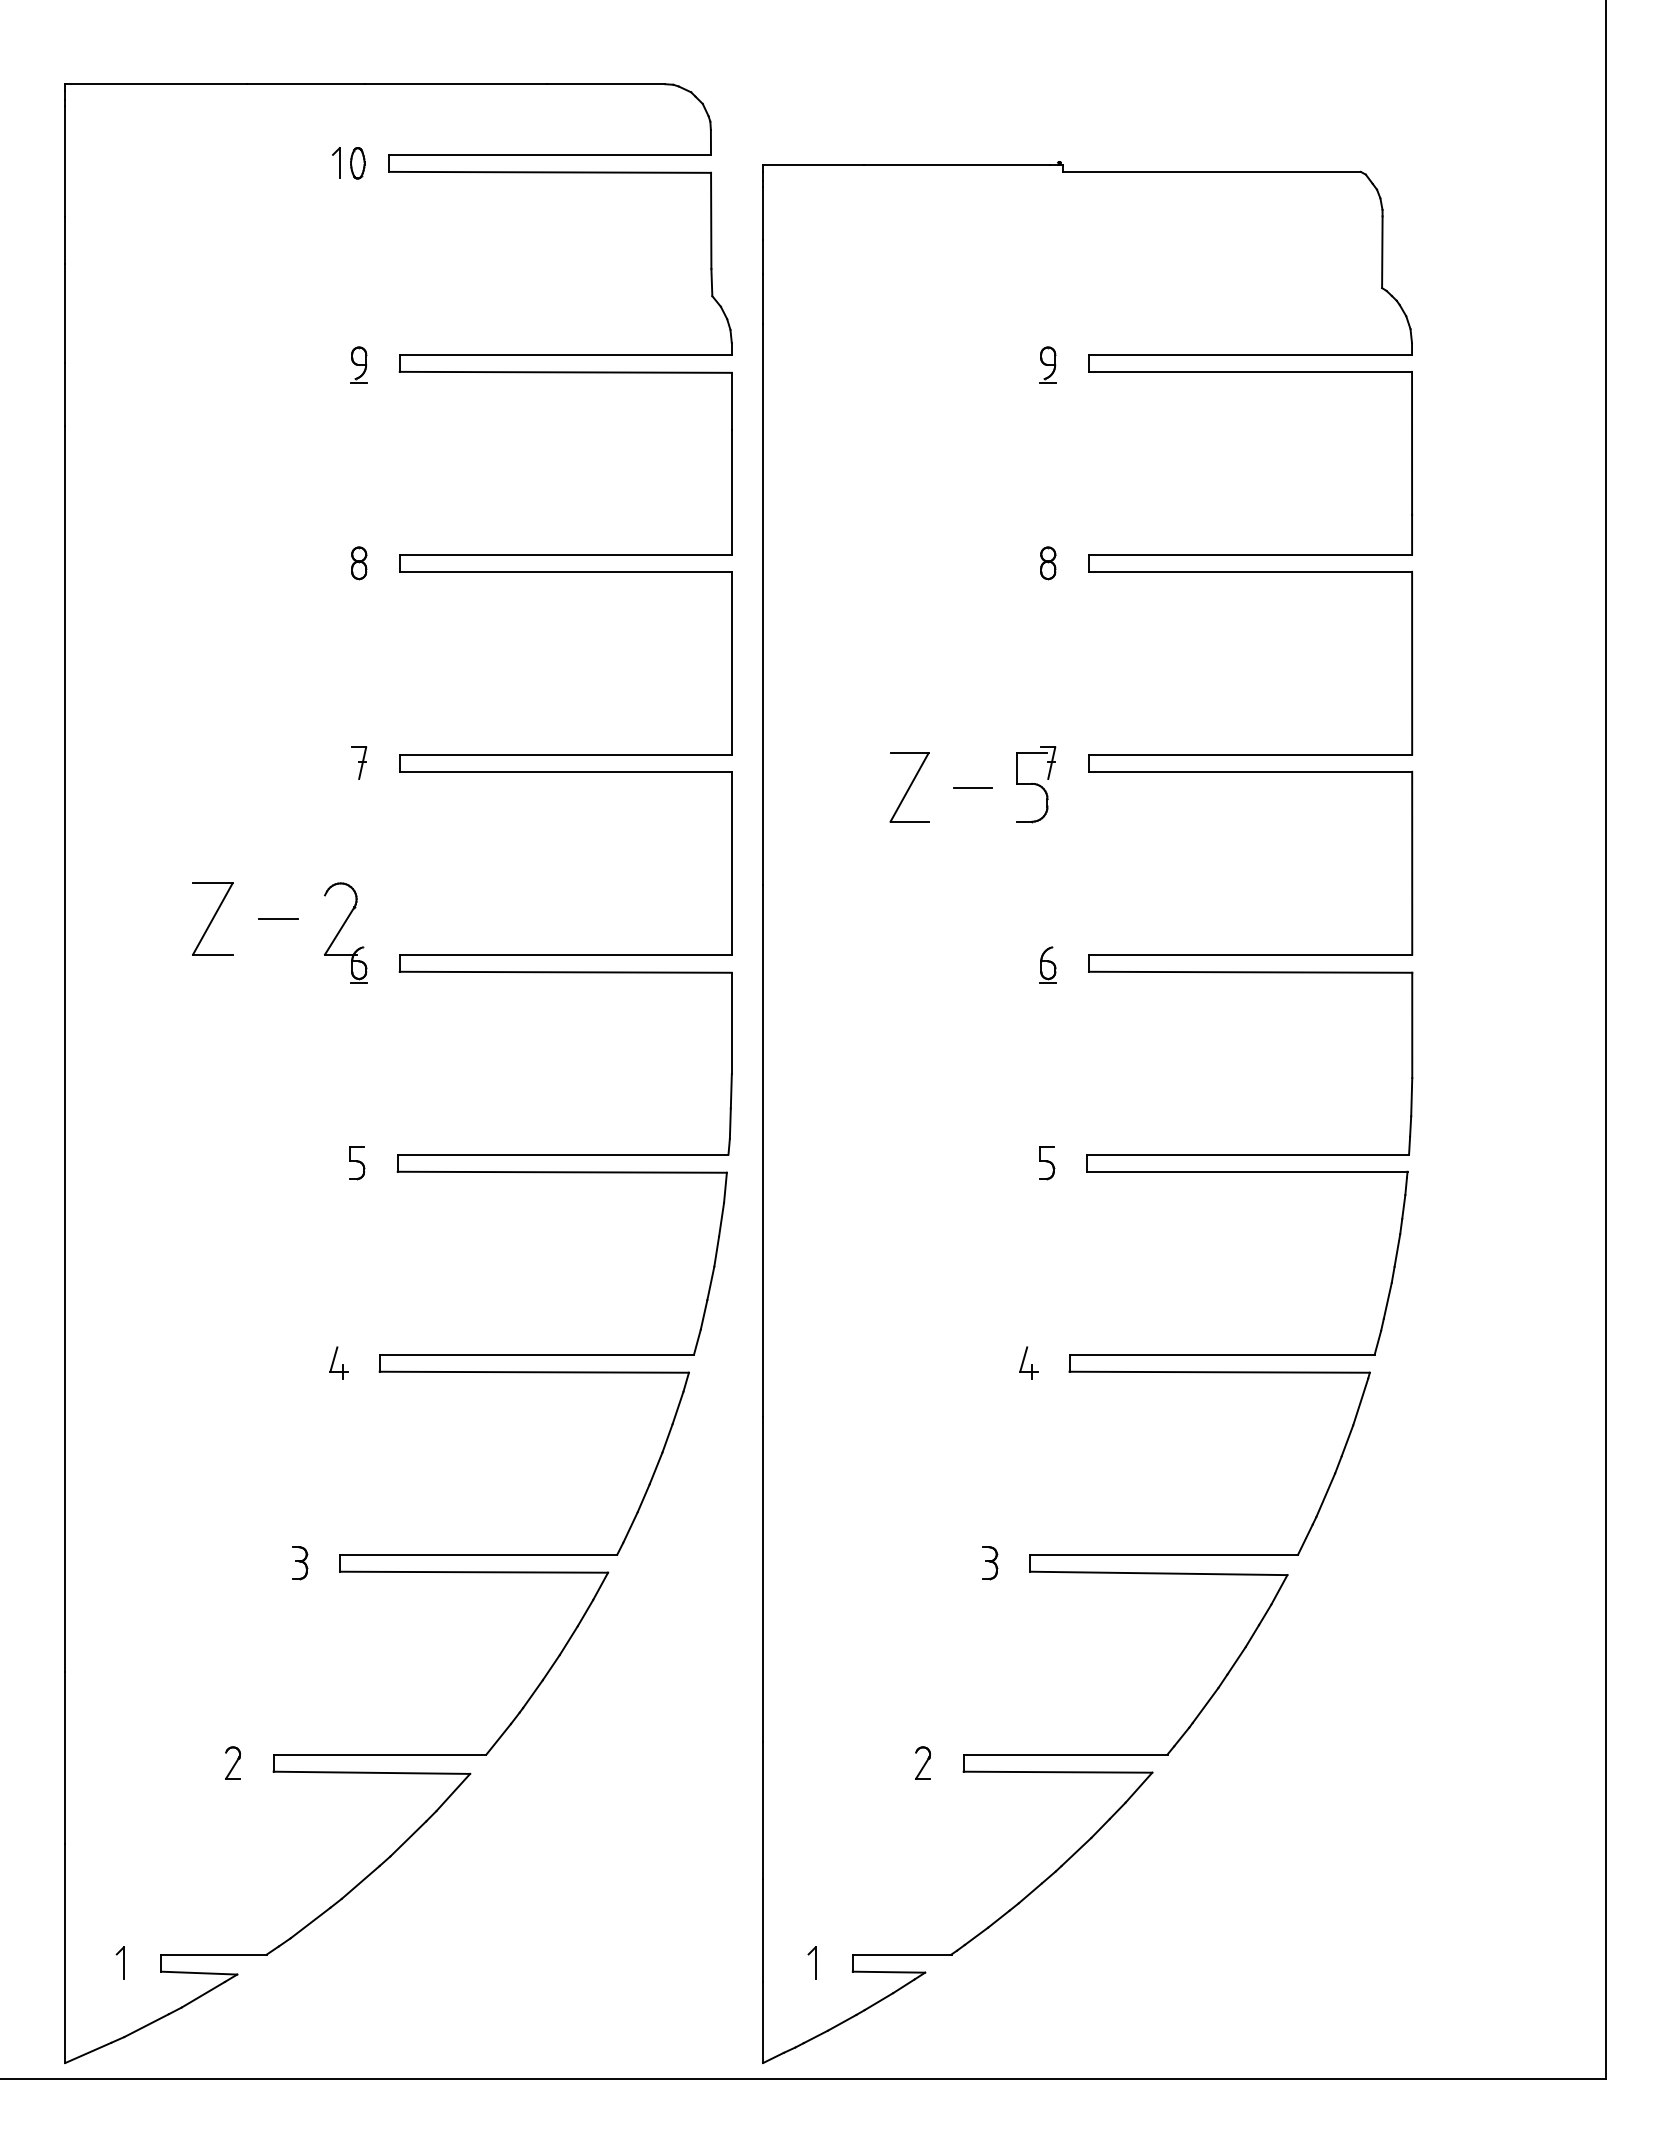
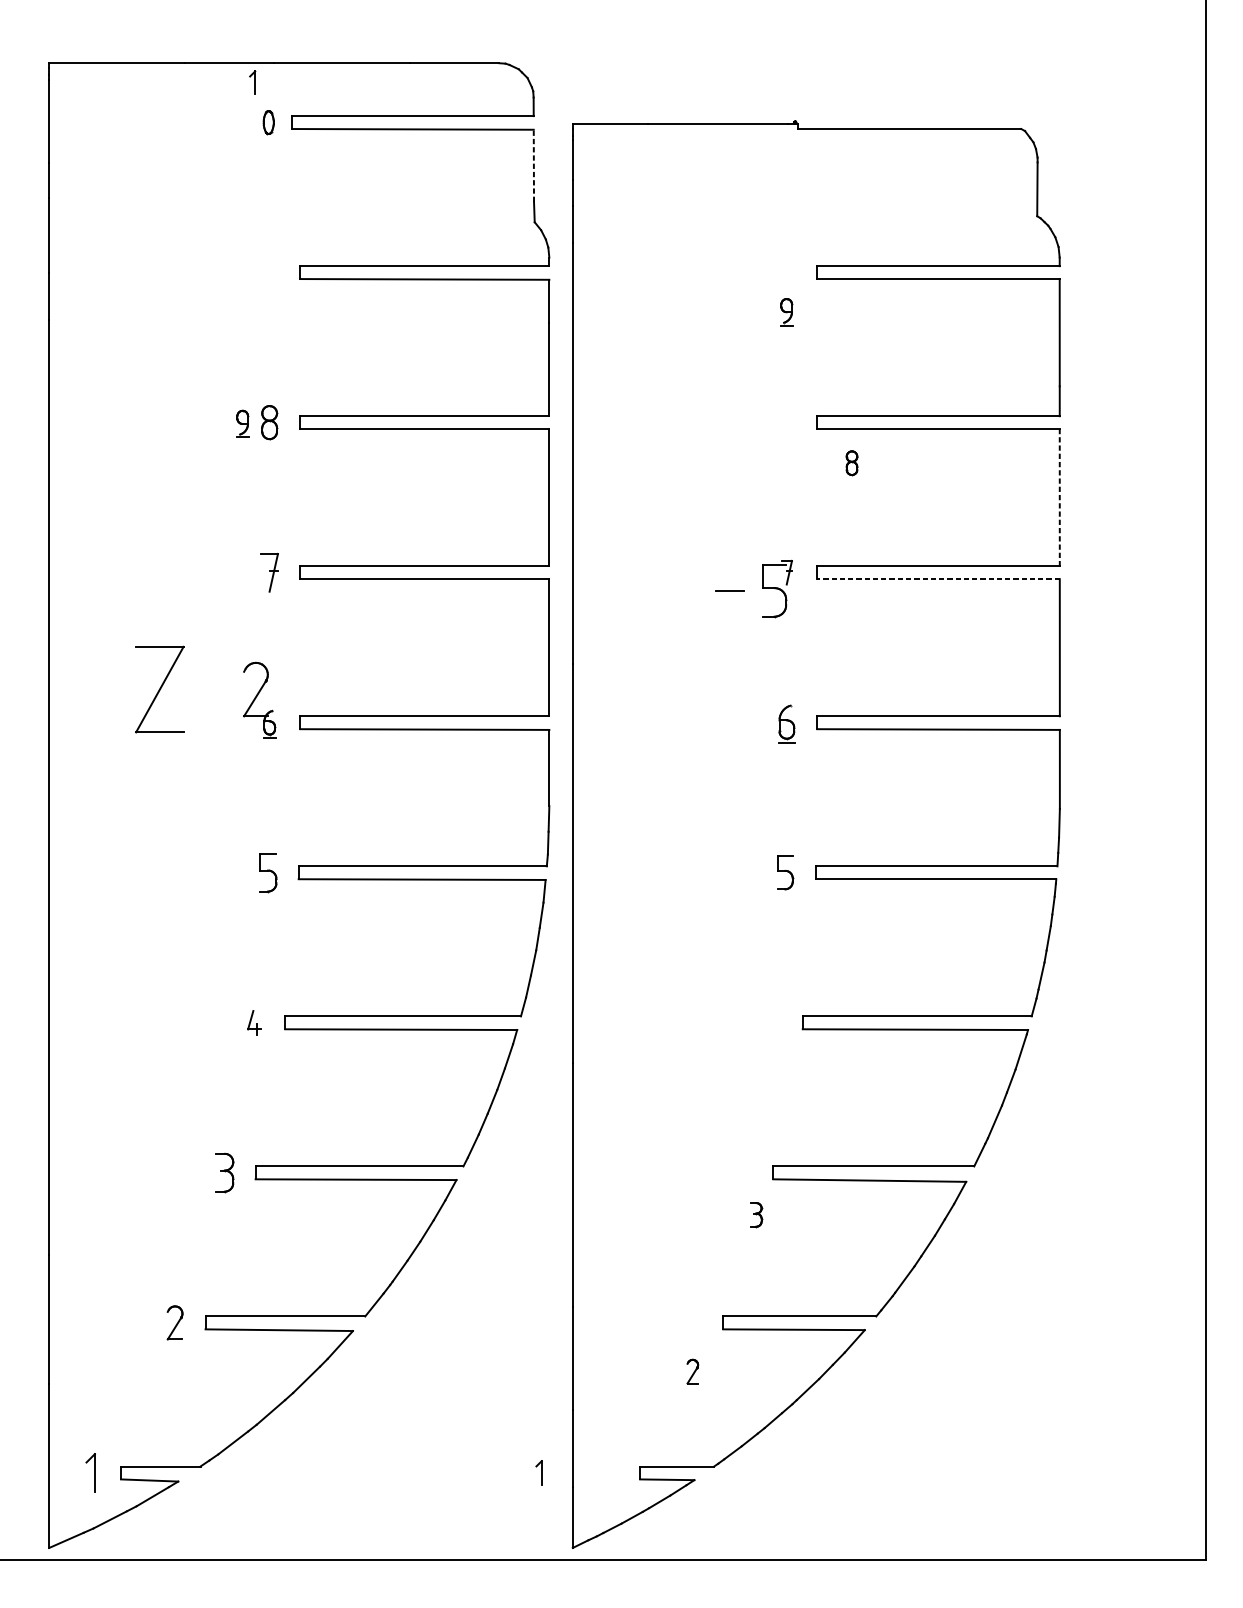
part: (336, 162) -> (252, 82), moved
line: (711, 220) -> (534, 165), solid -> dashed
part: (358, 364) -> (242, 423), moved
part: (1047, 364) -> (786, 311), moved
part: (359, 563) -> (269, 422), size x1.4
part: (1048, 563) -> (852, 463), moved
line: (1412, 662) -> (1060, 497), solid -> dashed
part: (359, 762) -> (269, 572), size x1.6
line: (1250, 771) -> (938, 578), solid -> dashed
part: (909, 787) -> (682, 590), removed
part: (212, 918) -> (159, 689), size x1.6
line: (278, 919) -> (209, 689), removed
part: (1047, 964) -> (786, 723), size x1.4
part: (357, 1163) -> (268, 873), size x1.6
part: (1047, 1163) -> (786, 873), size x1.4
part: (1028, 1362) -> (771, 1022), removed
part: (300, 1563) -> (225, 1173), size x1.6
part: (990, 1563) -> (756, 1215), moved
part: (232, 1762) -> (174, 1322), size x1.4
part: (922, 1762) -> (692, 1371), moved
part: (119, 1962) -> (89, 1472), size x1.6
part: (811, 1962) -> (538, 1472), moved

